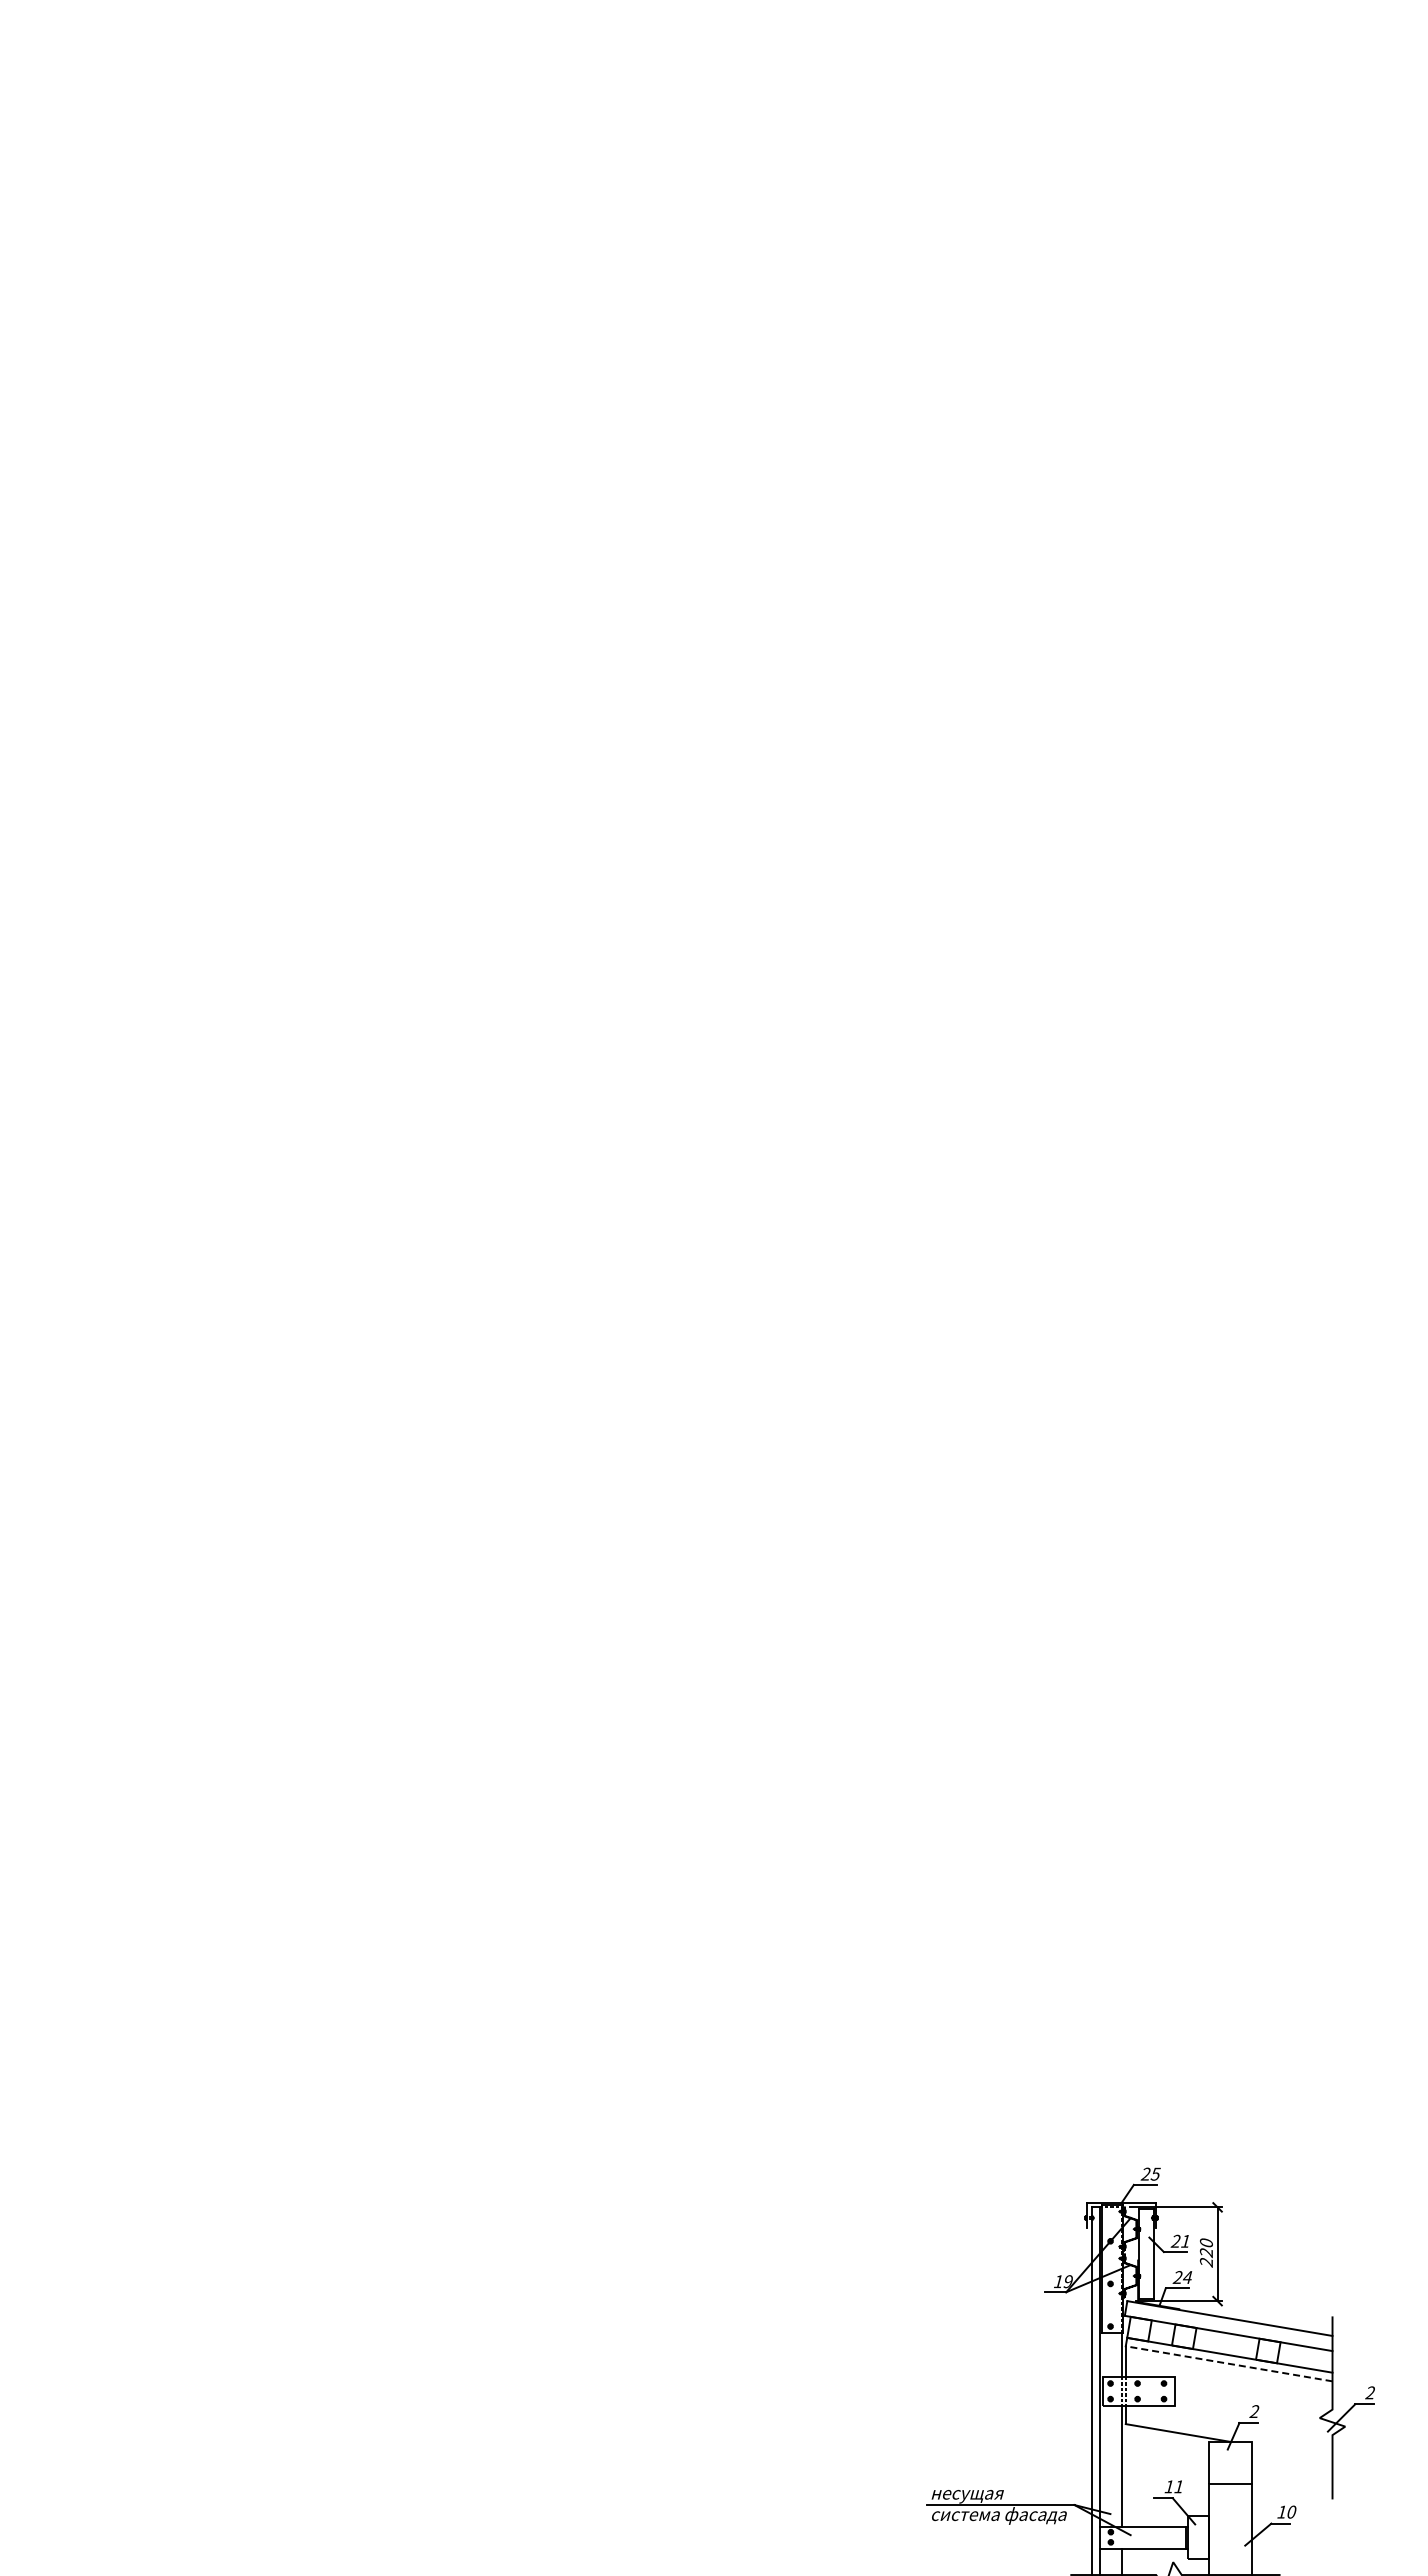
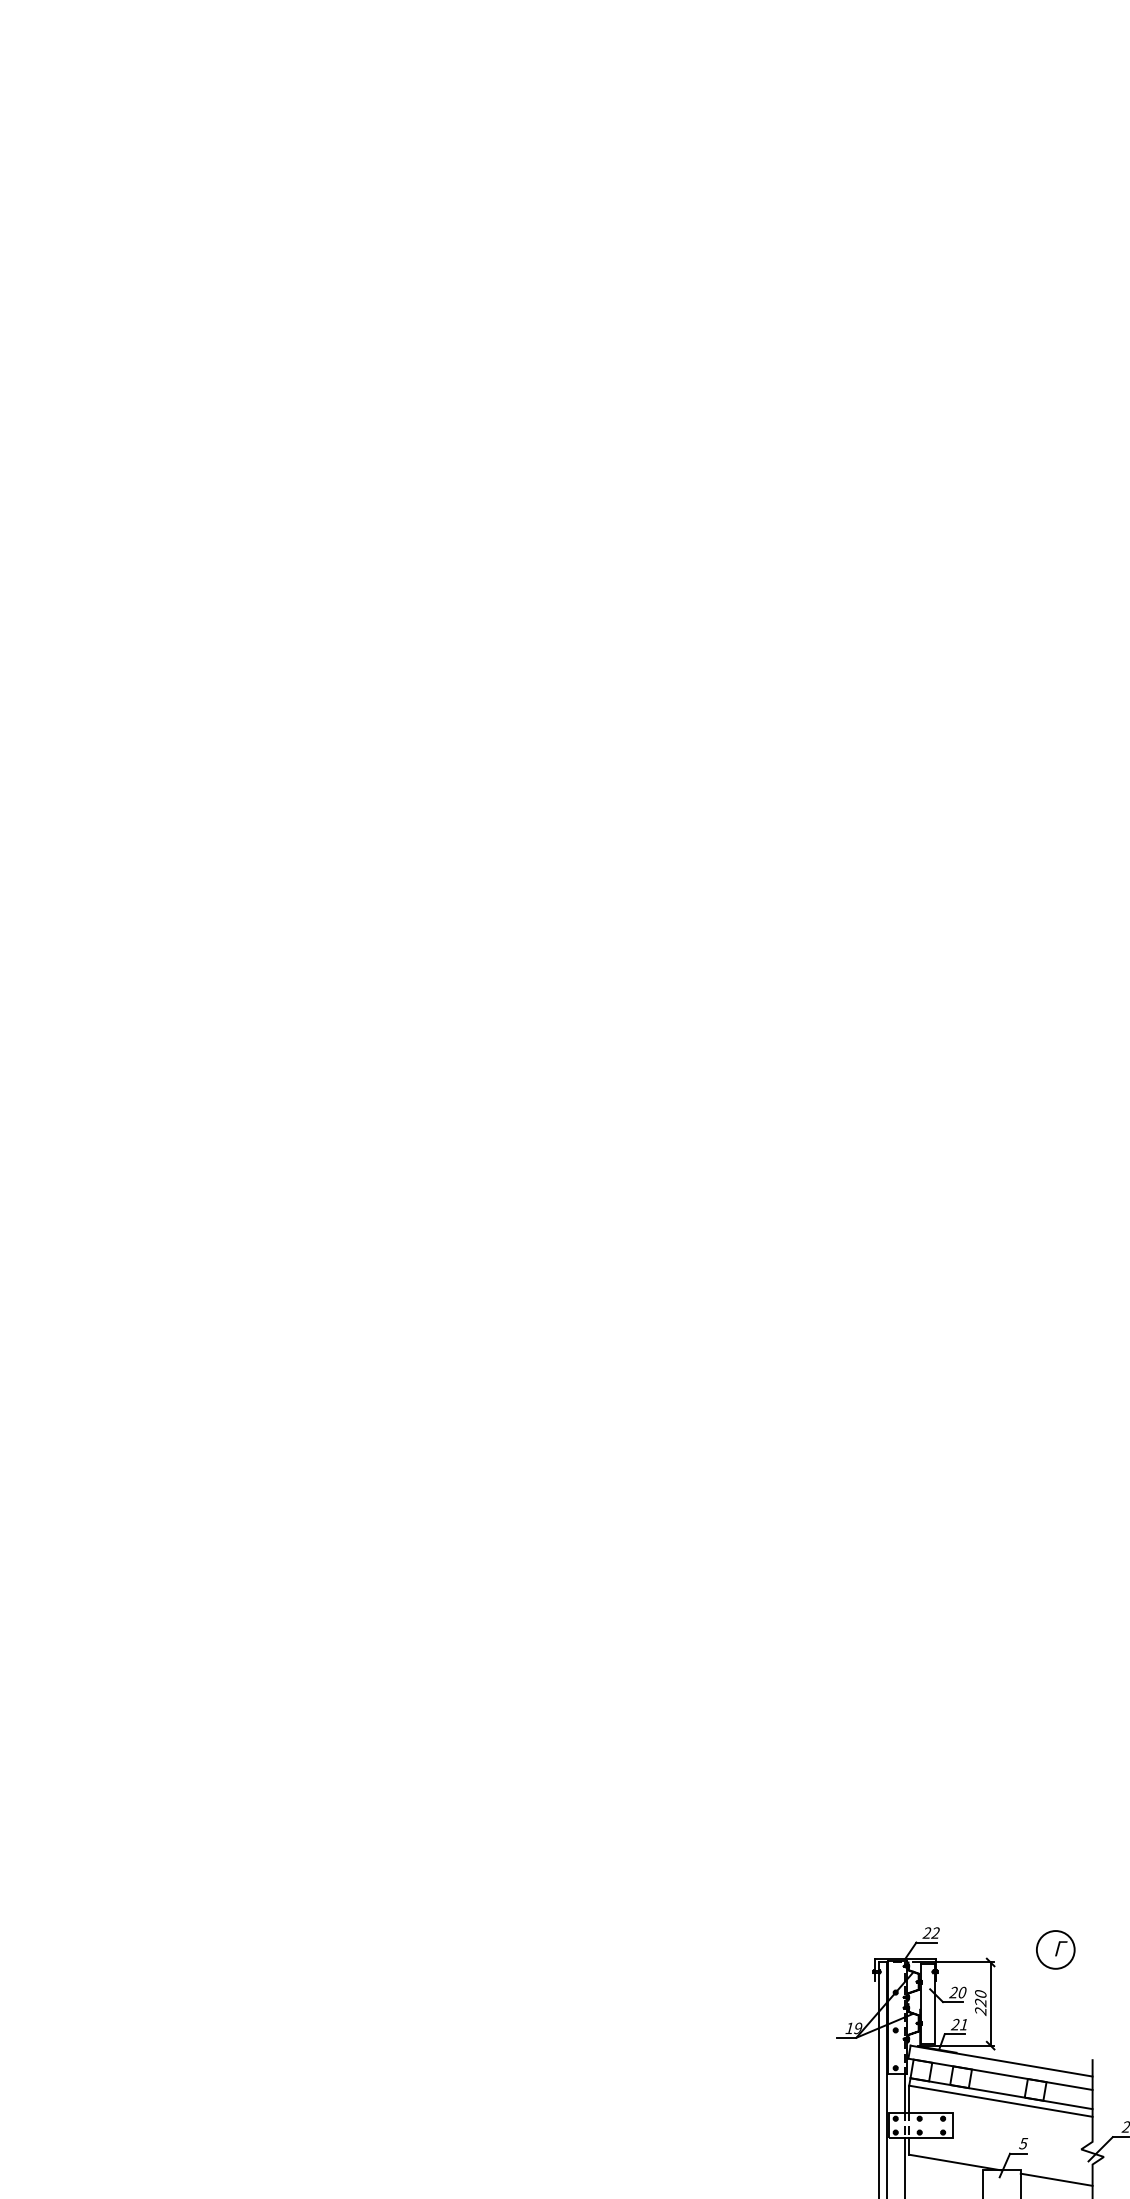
text: (1155, 2173) -> (935, 1932), 25 -> 22
part: (1290, 2193) -> (1055, 1950), added
text: (1185, 2240) -> (962, 1991), 21 -> 20
text: (1187, 2277) -> (963, 2024), 24 -> 21
line: (1229, 2363) -> (1001, 2100), dashed -> solid
text: (1254, 2411) -> (1023, 2143), 2 -> 5
line: (1291, 2452) -> (1056, 2179), added

